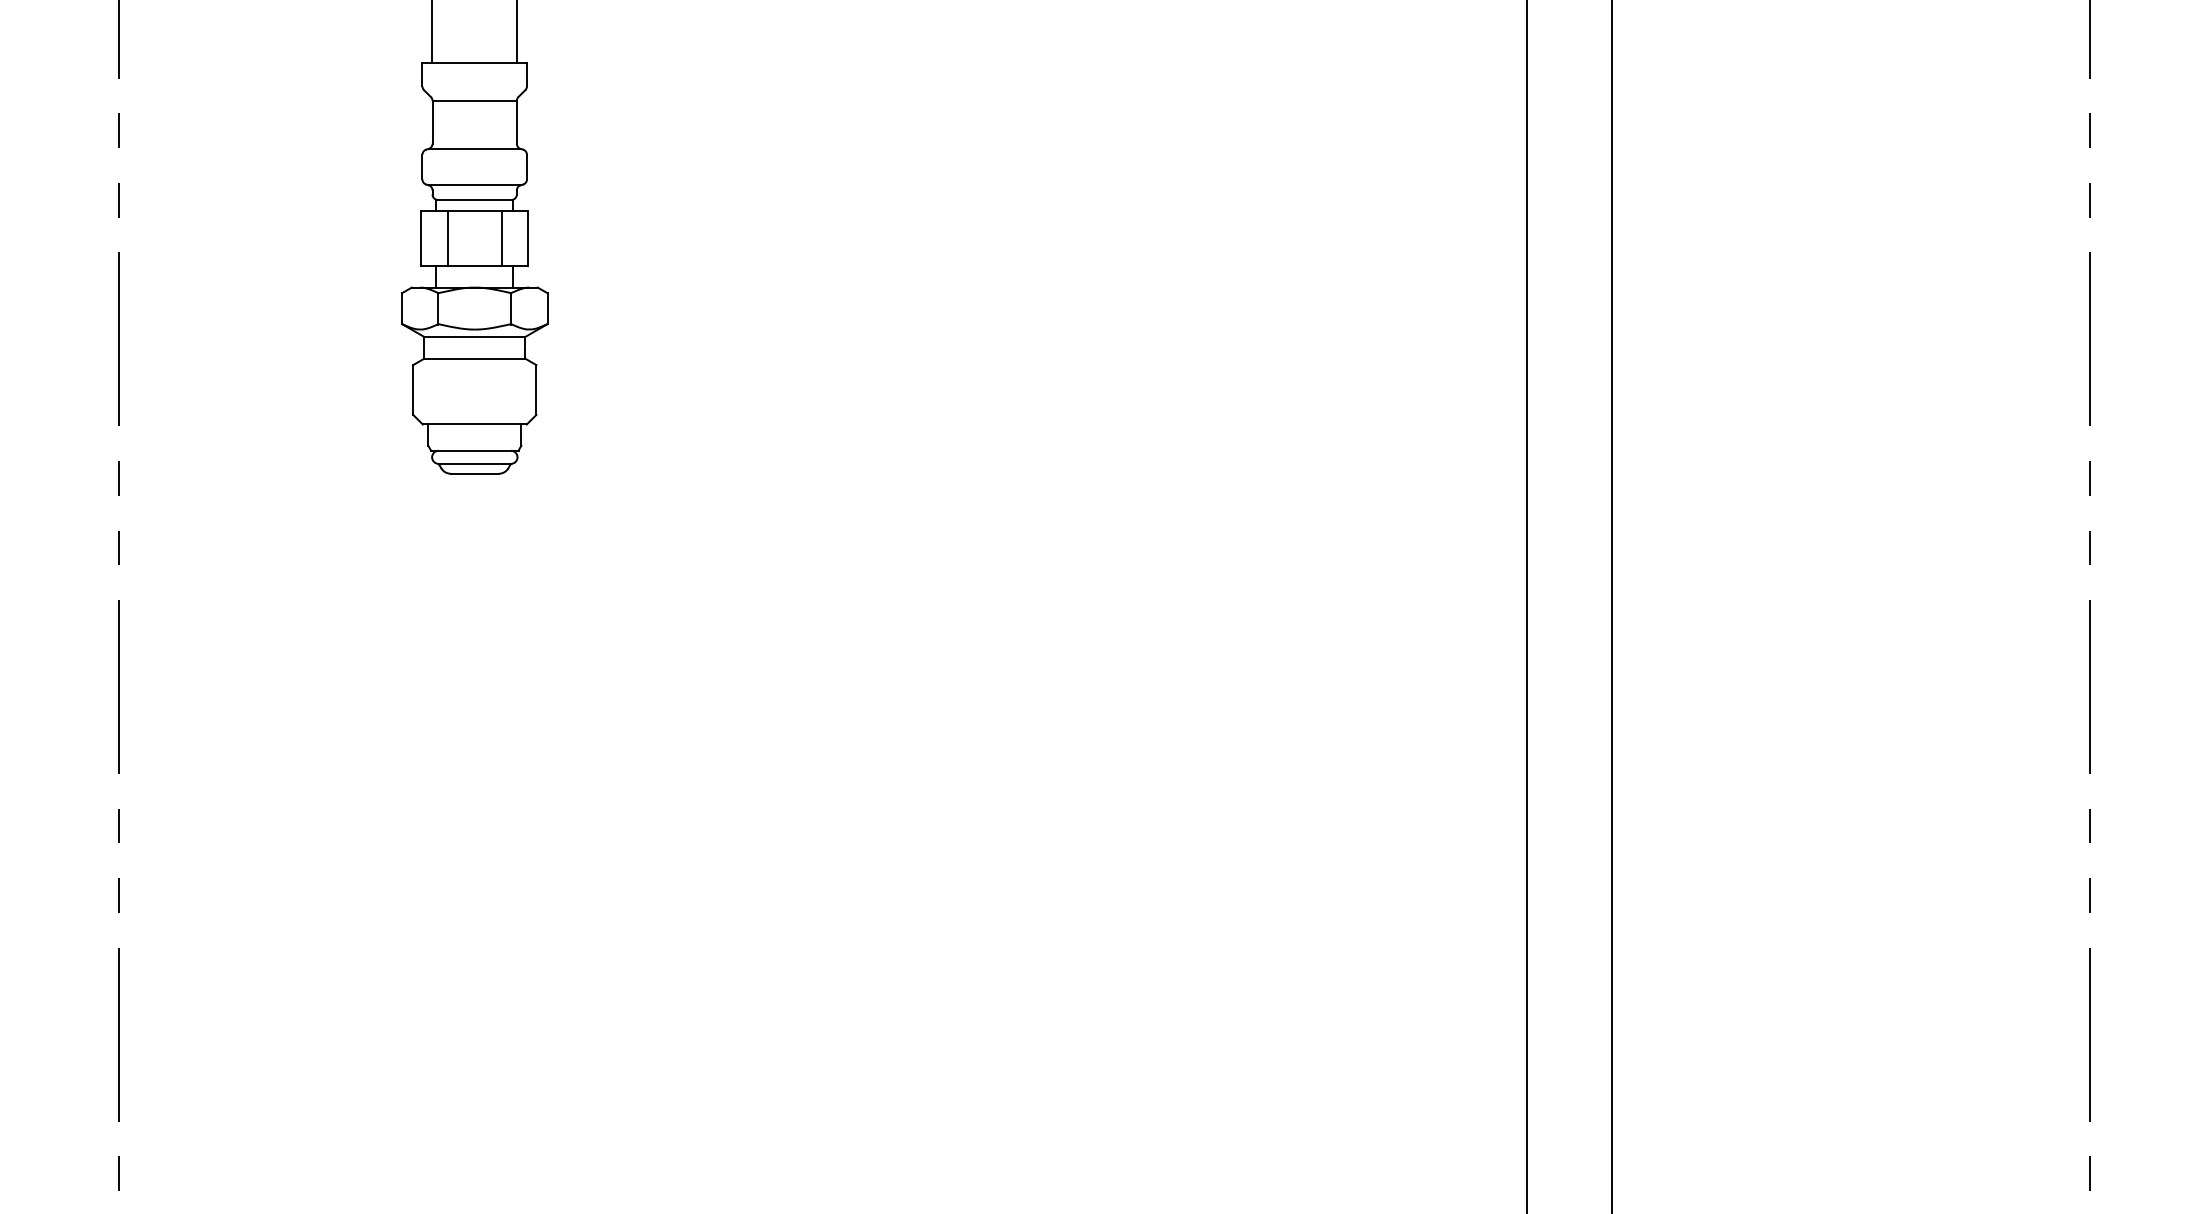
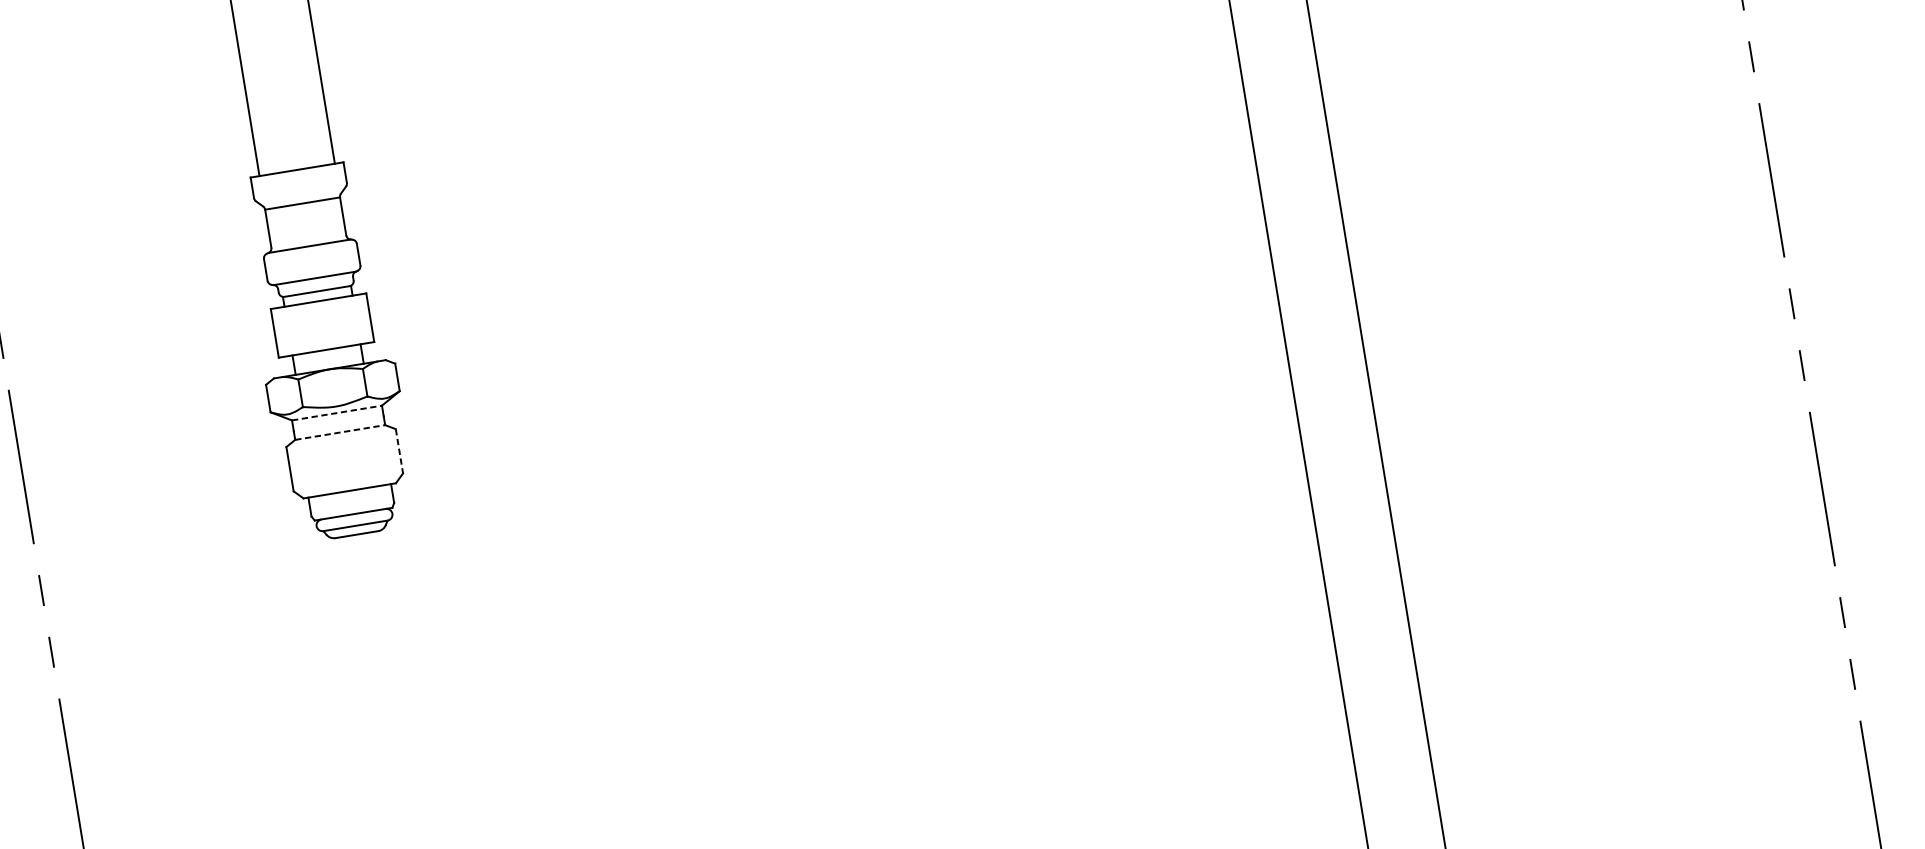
line: (447, 237) -> (298, 328), removed
line: (501, 237) -> (346, 320), removed
line: (474, 336) -> (336, 412), solid -> dashed
line: (474, 358) -> (339, 432), solid -> dashed
line: (536, 389) -> (399, 450), solid -> dashed

